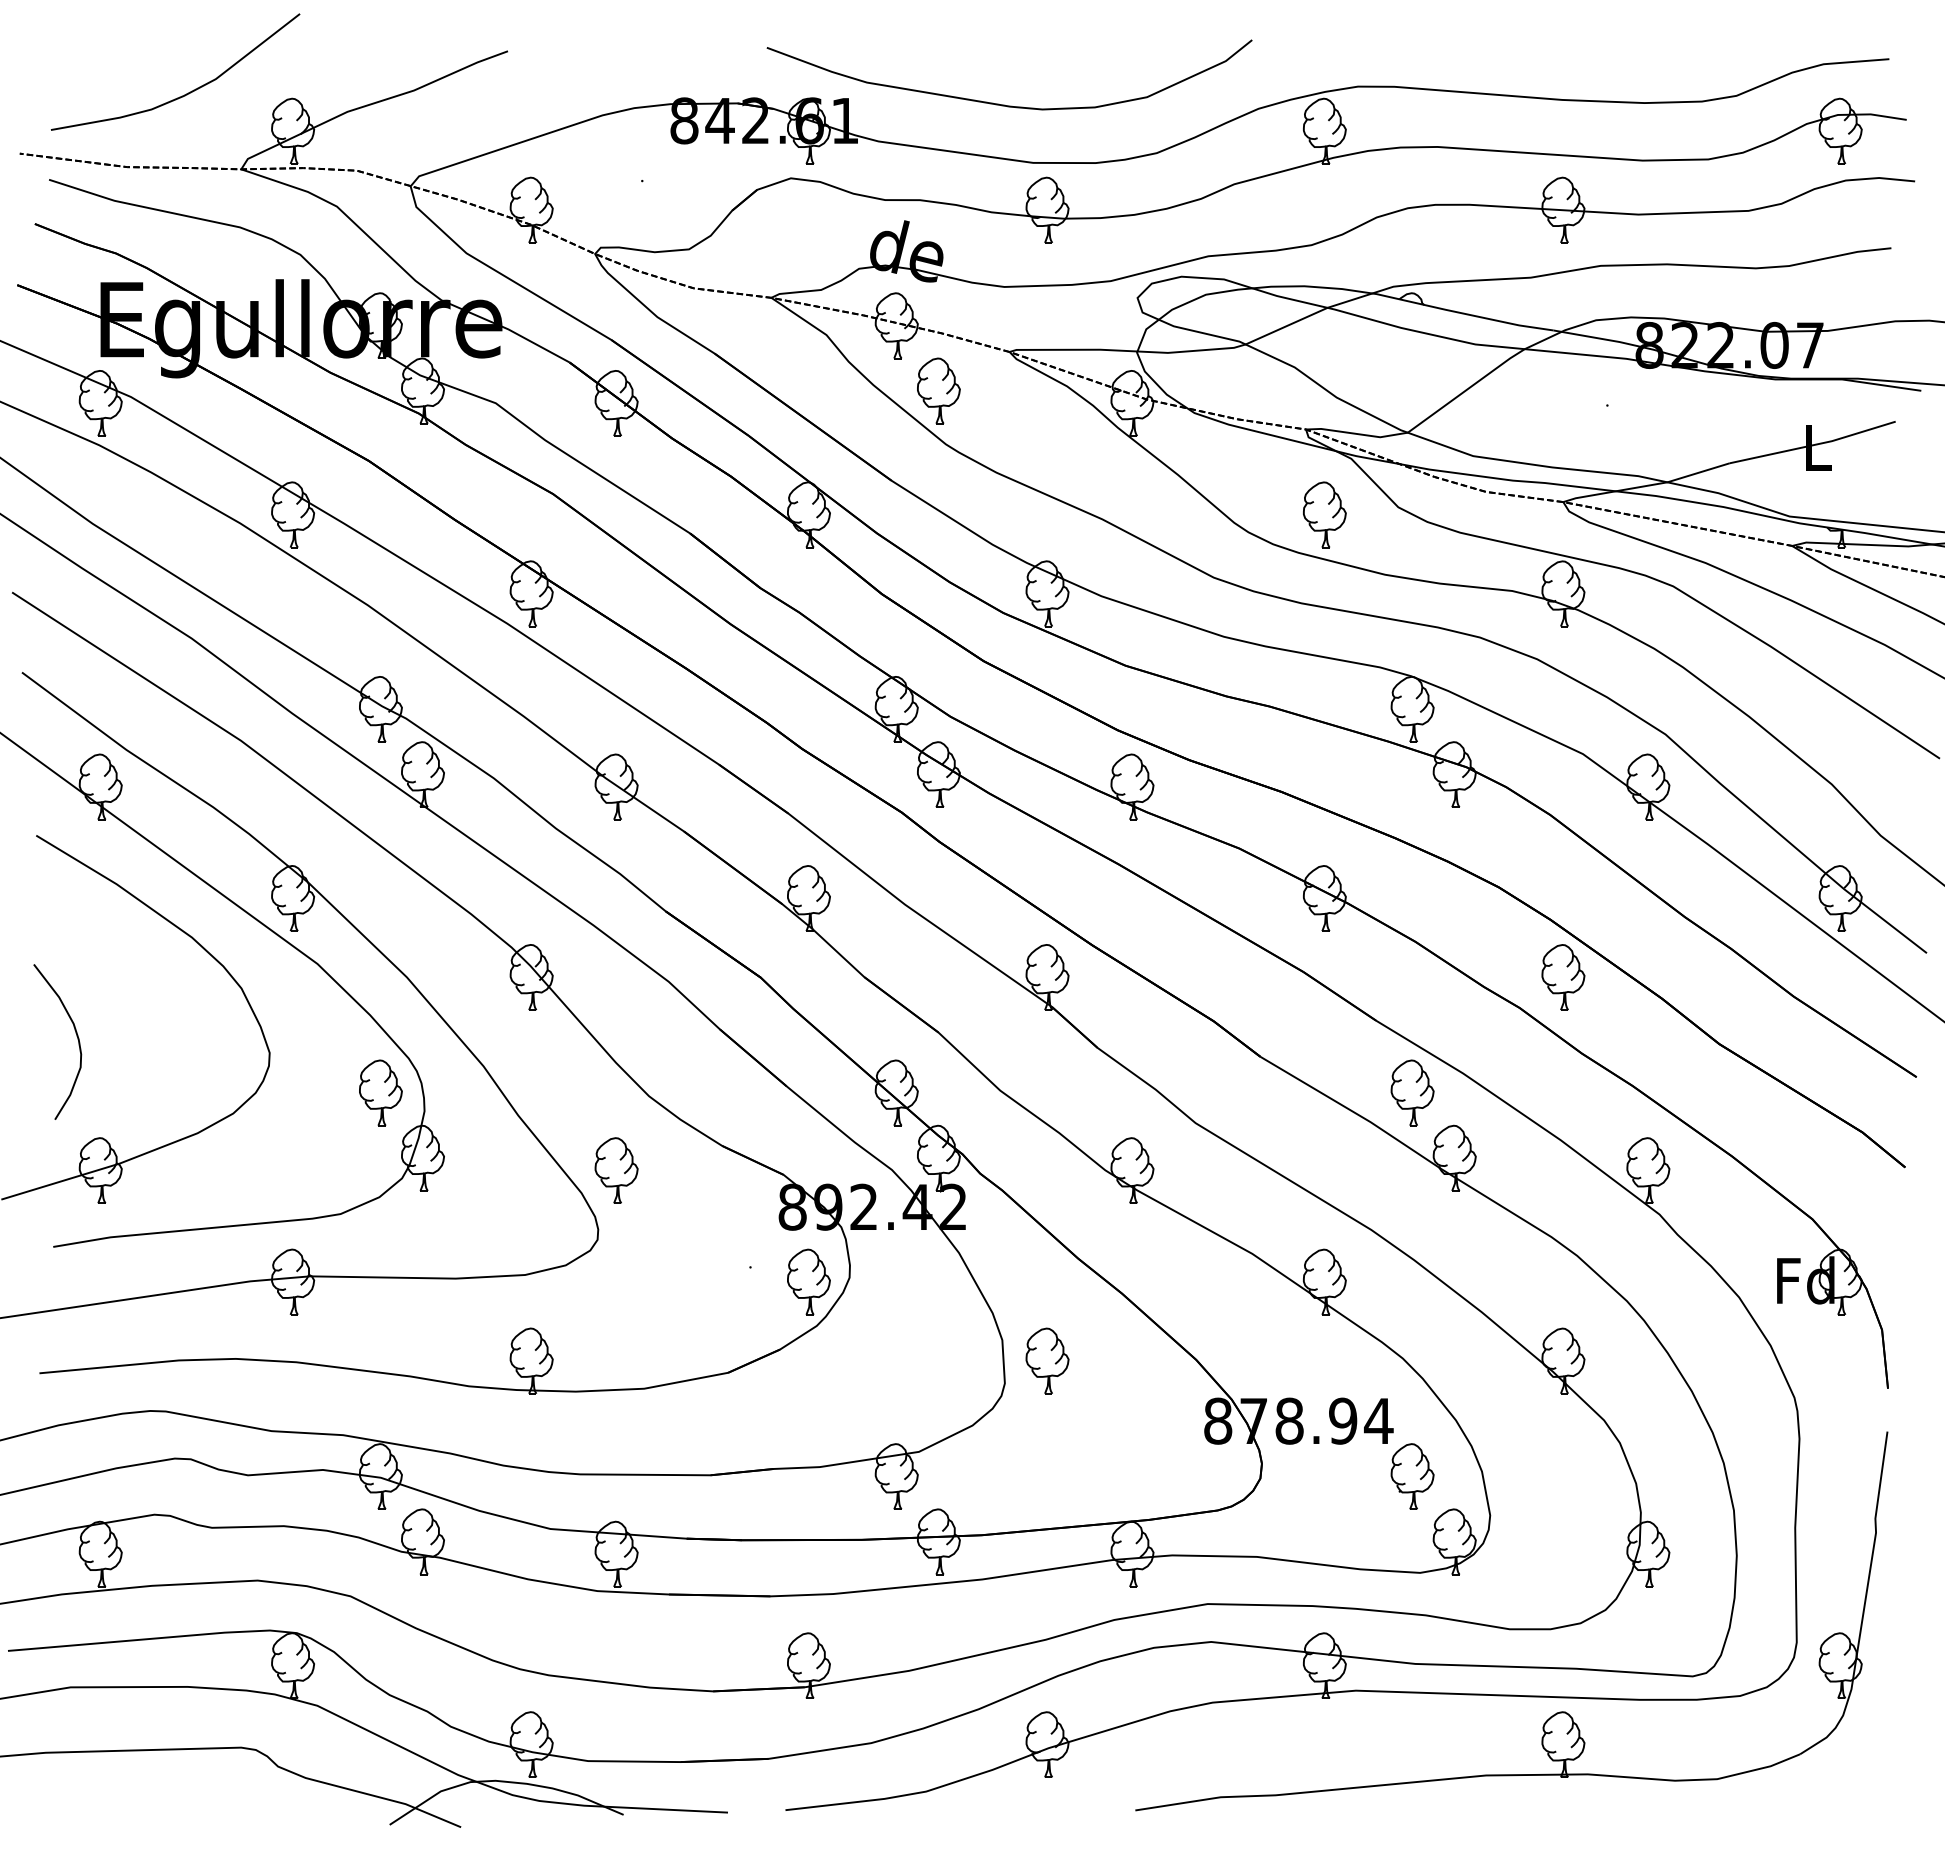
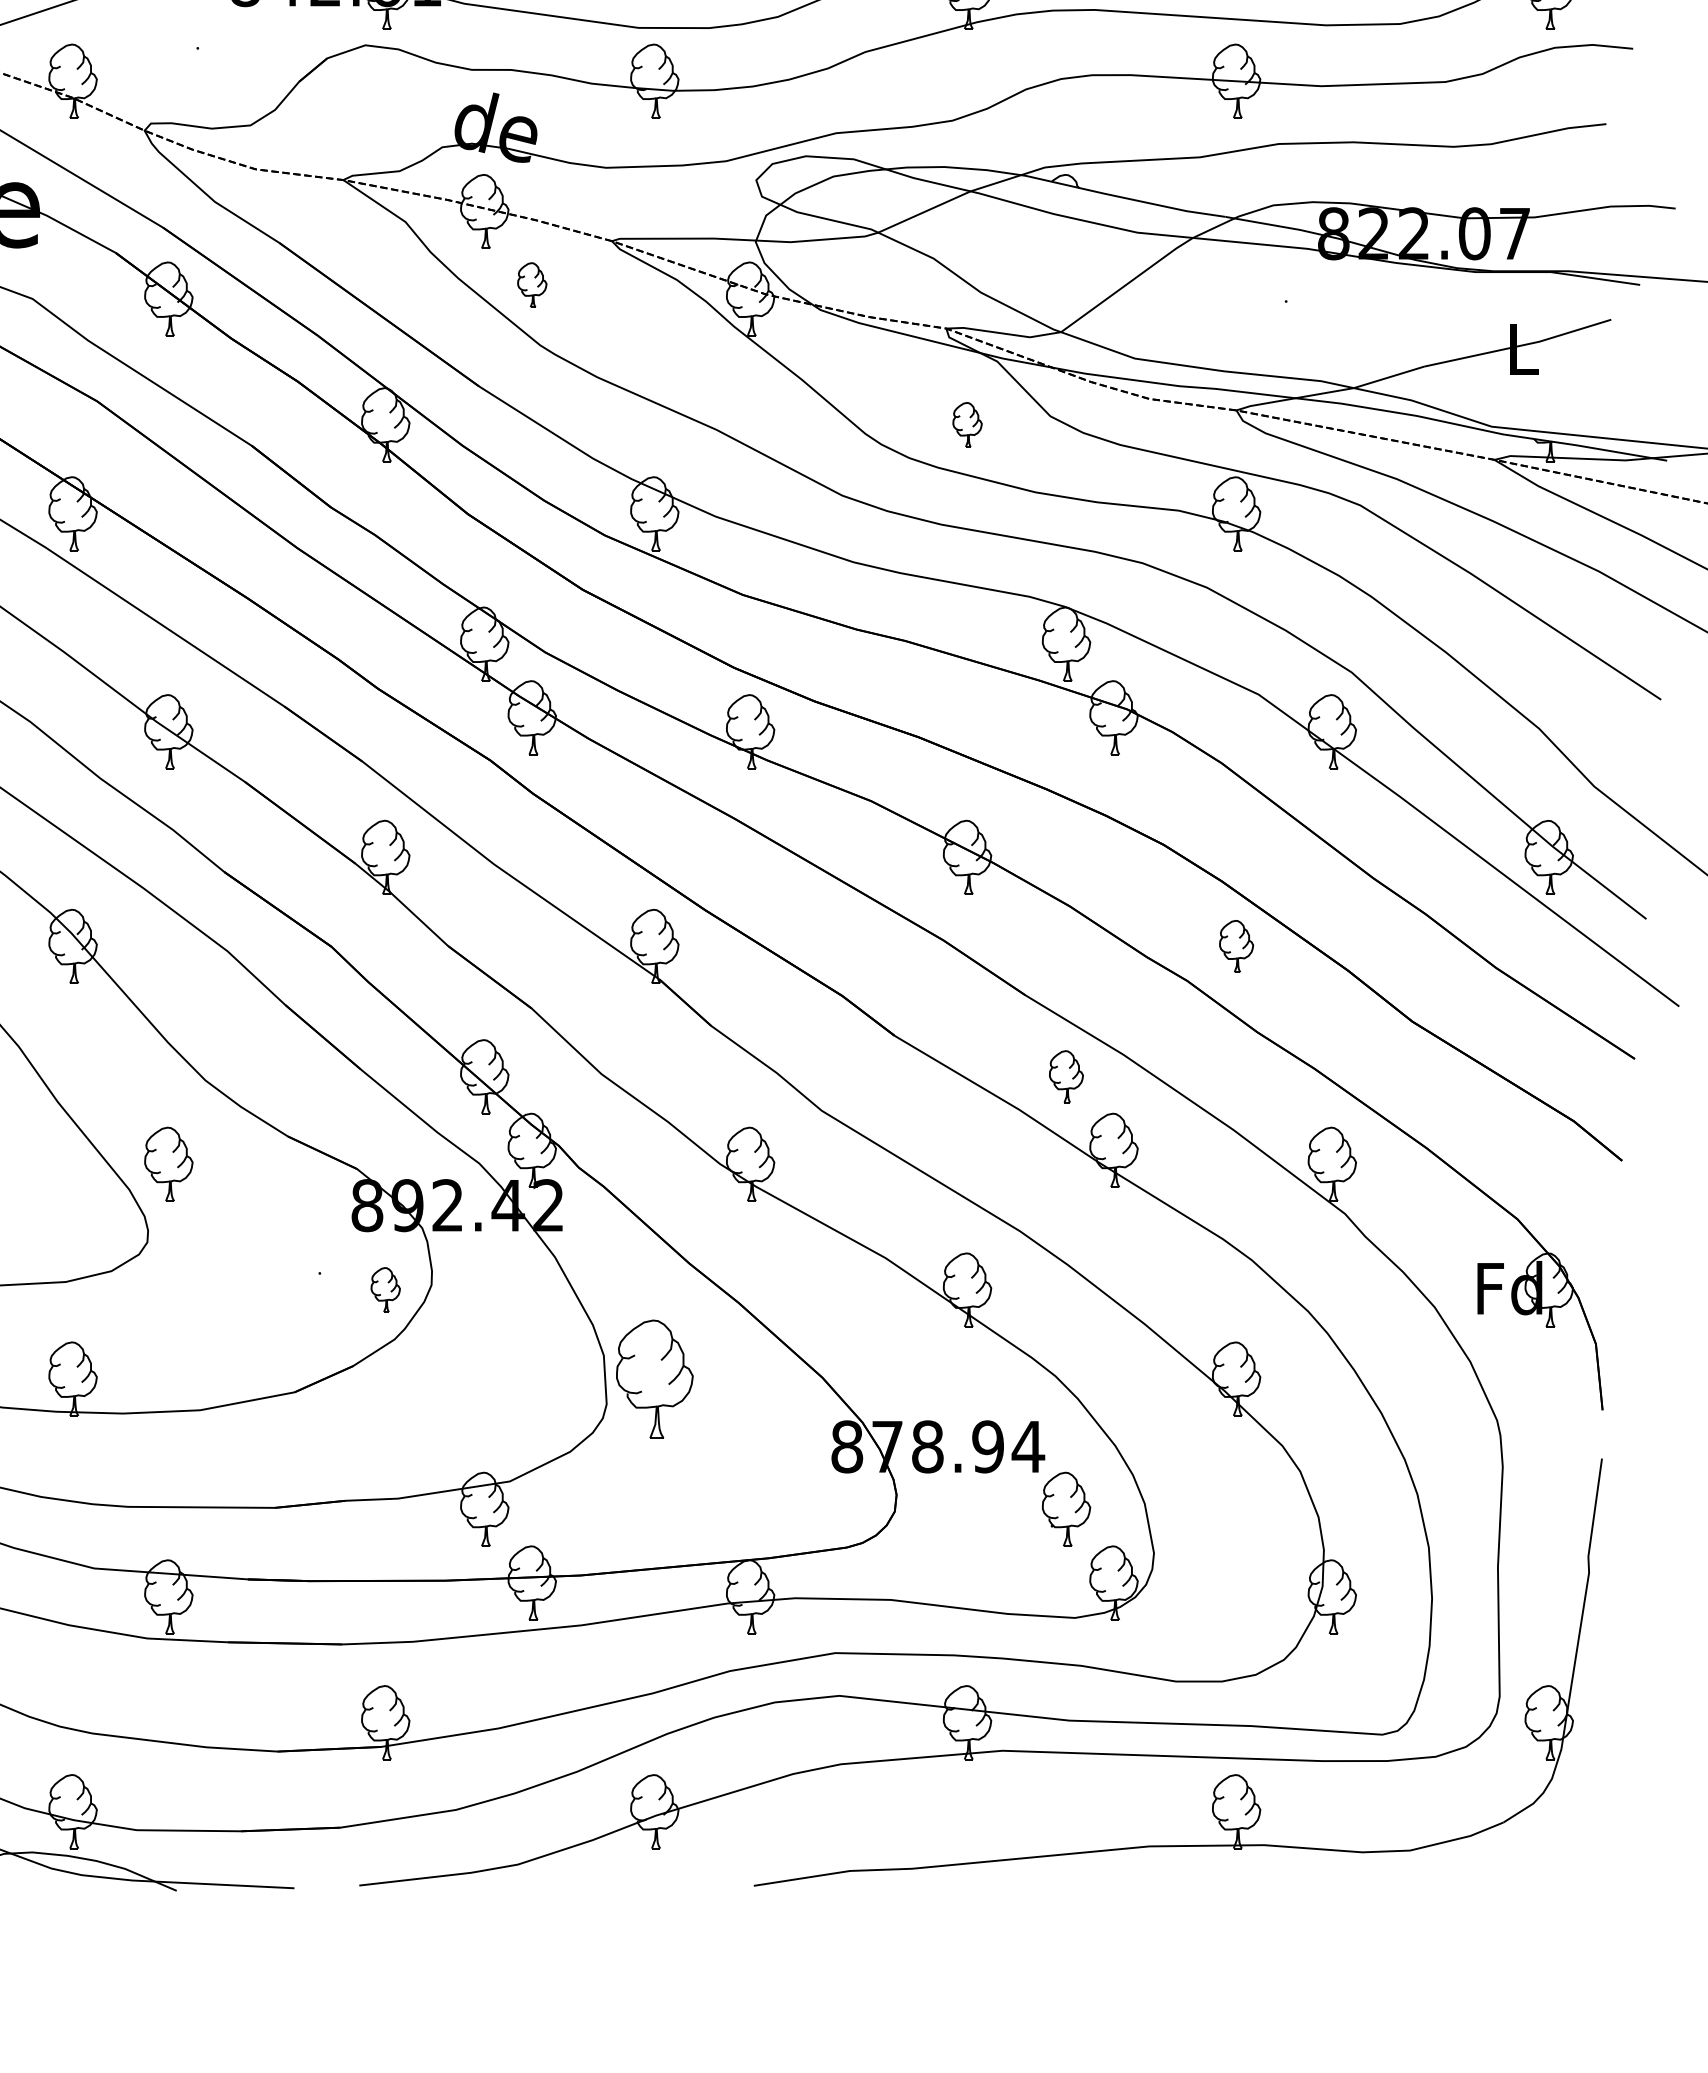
part: (938, 390) -> (531, 284), size x0.6
part: (1324, 514) -> (967, 424), size x0.6
part: (1563, 977) -> (1236, 946), size x0.7
part: (1412, 1092) -> (1066, 1076), size x0.7
part: (808, 1281) -> (385, 1289), size x0.6
part: (1047, 1360) -> (654, 1378), size x1.6

